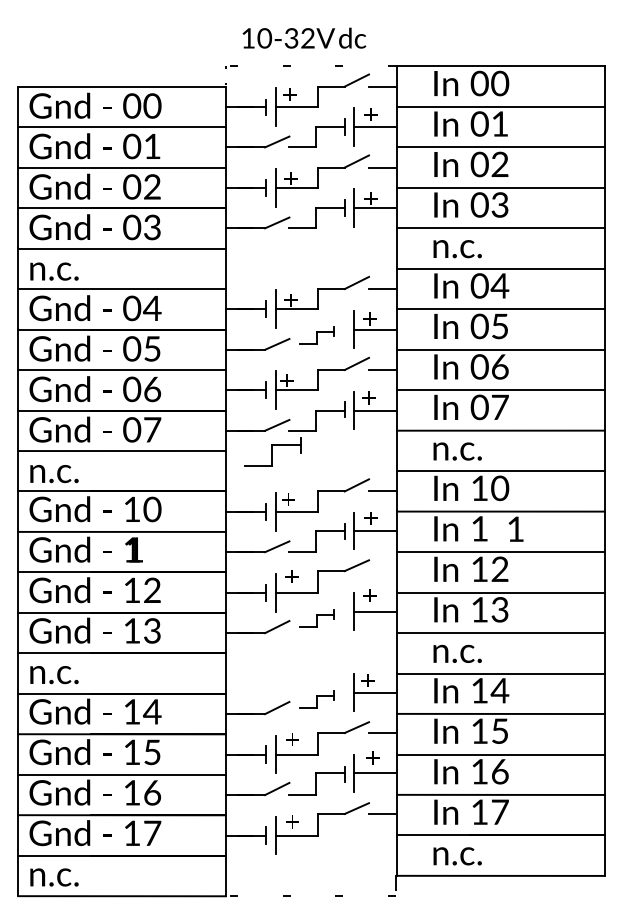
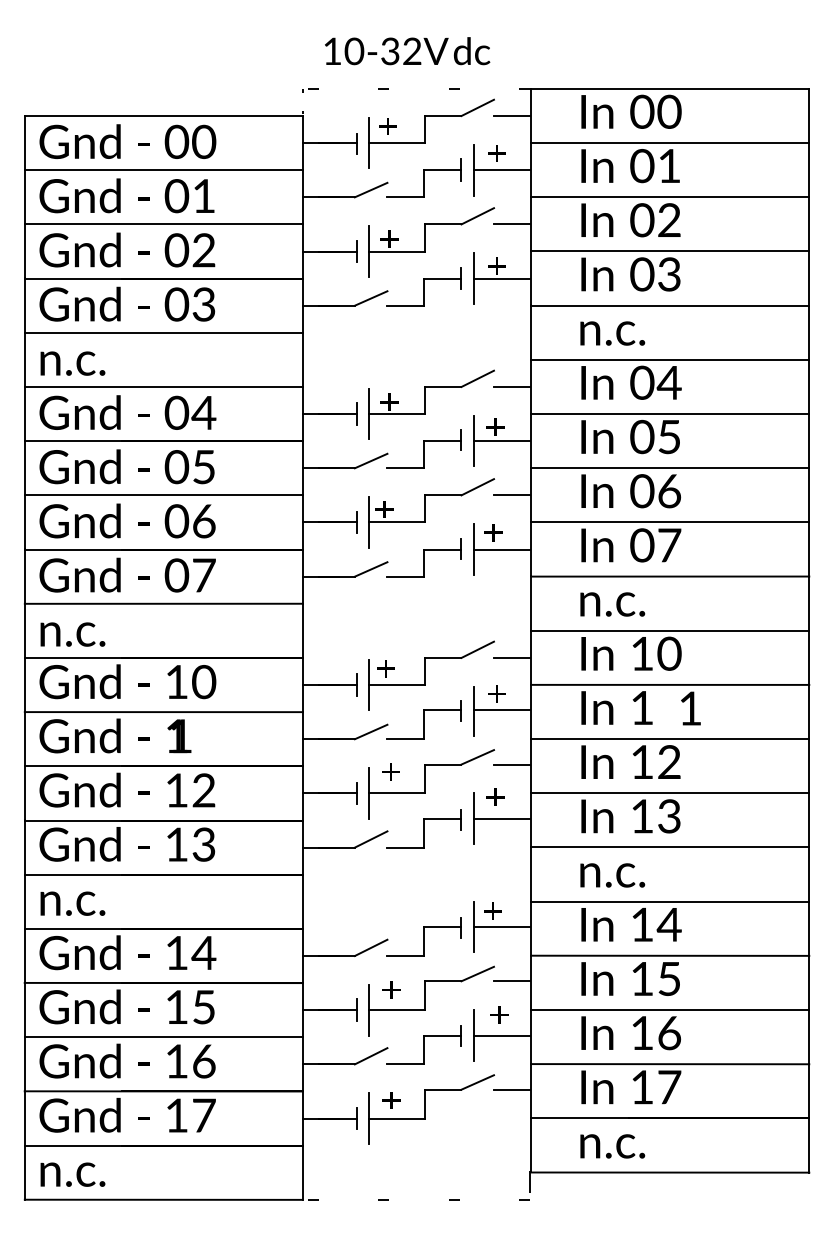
part: (316, 335) -> (423, 449), size x1.67
part: (272, 451) -> (364, 604), removed
line: (382, 571) -> (512, 765), added
part: (316, 618) -> (423, 828), size x1.67
part: (316, 699) -> (423, 936), size x1.67

